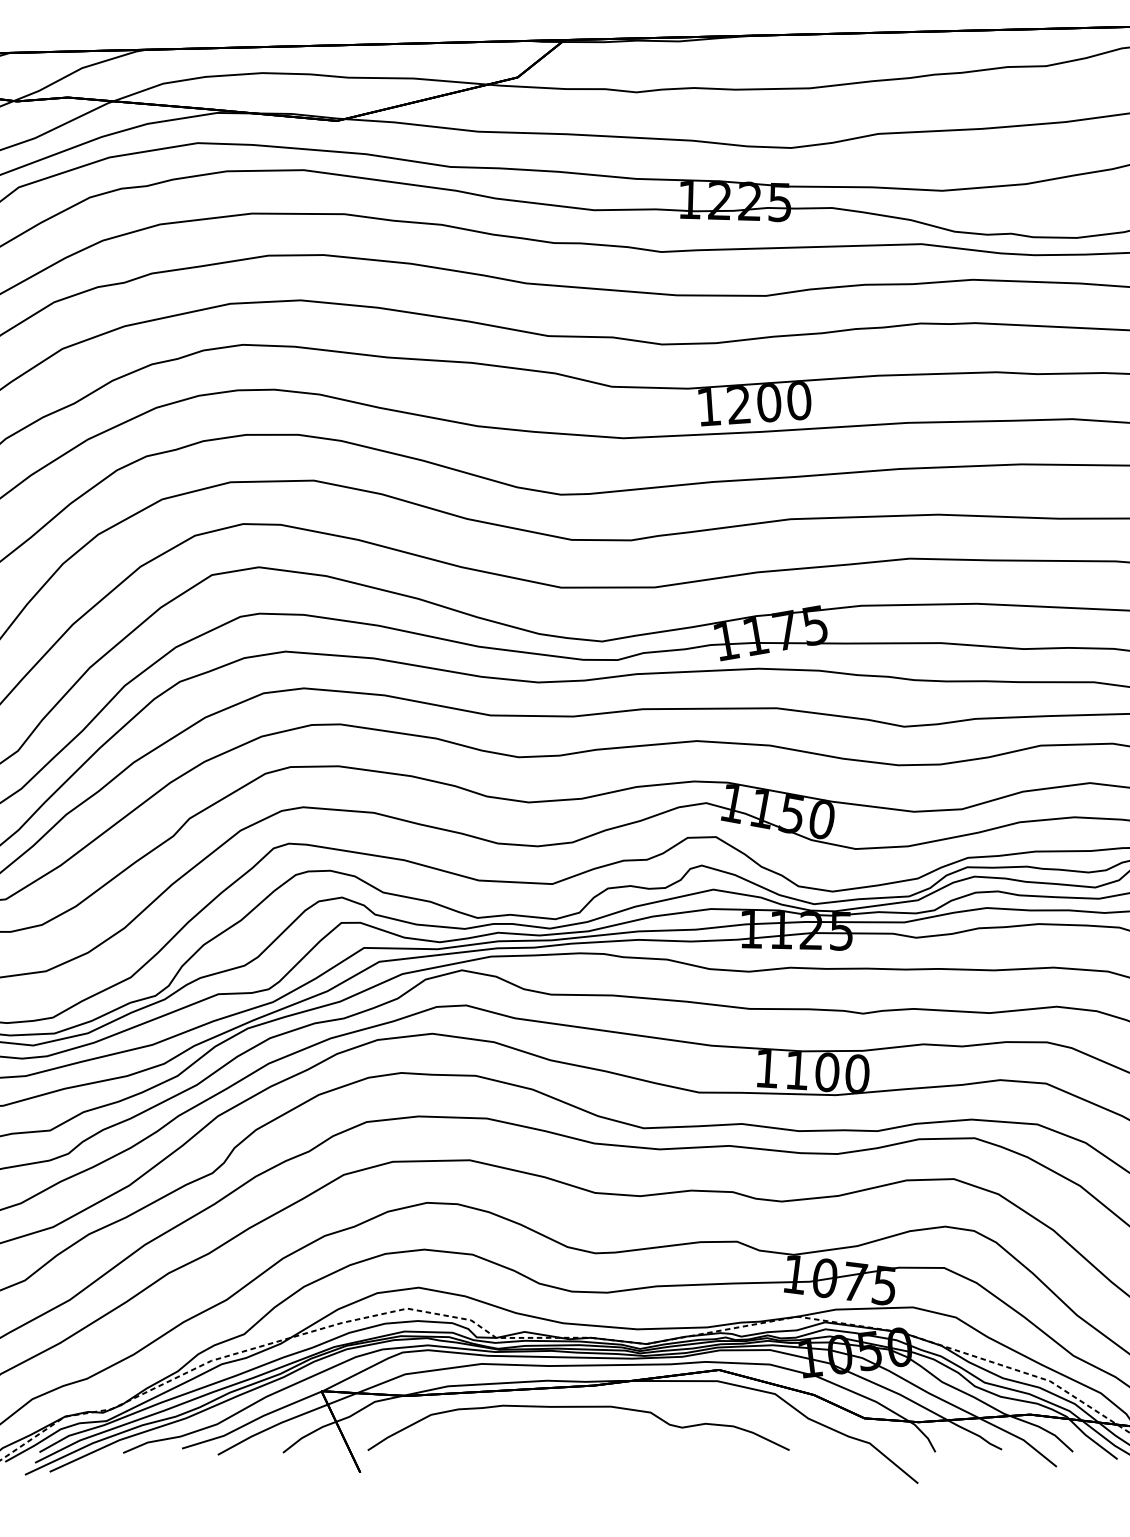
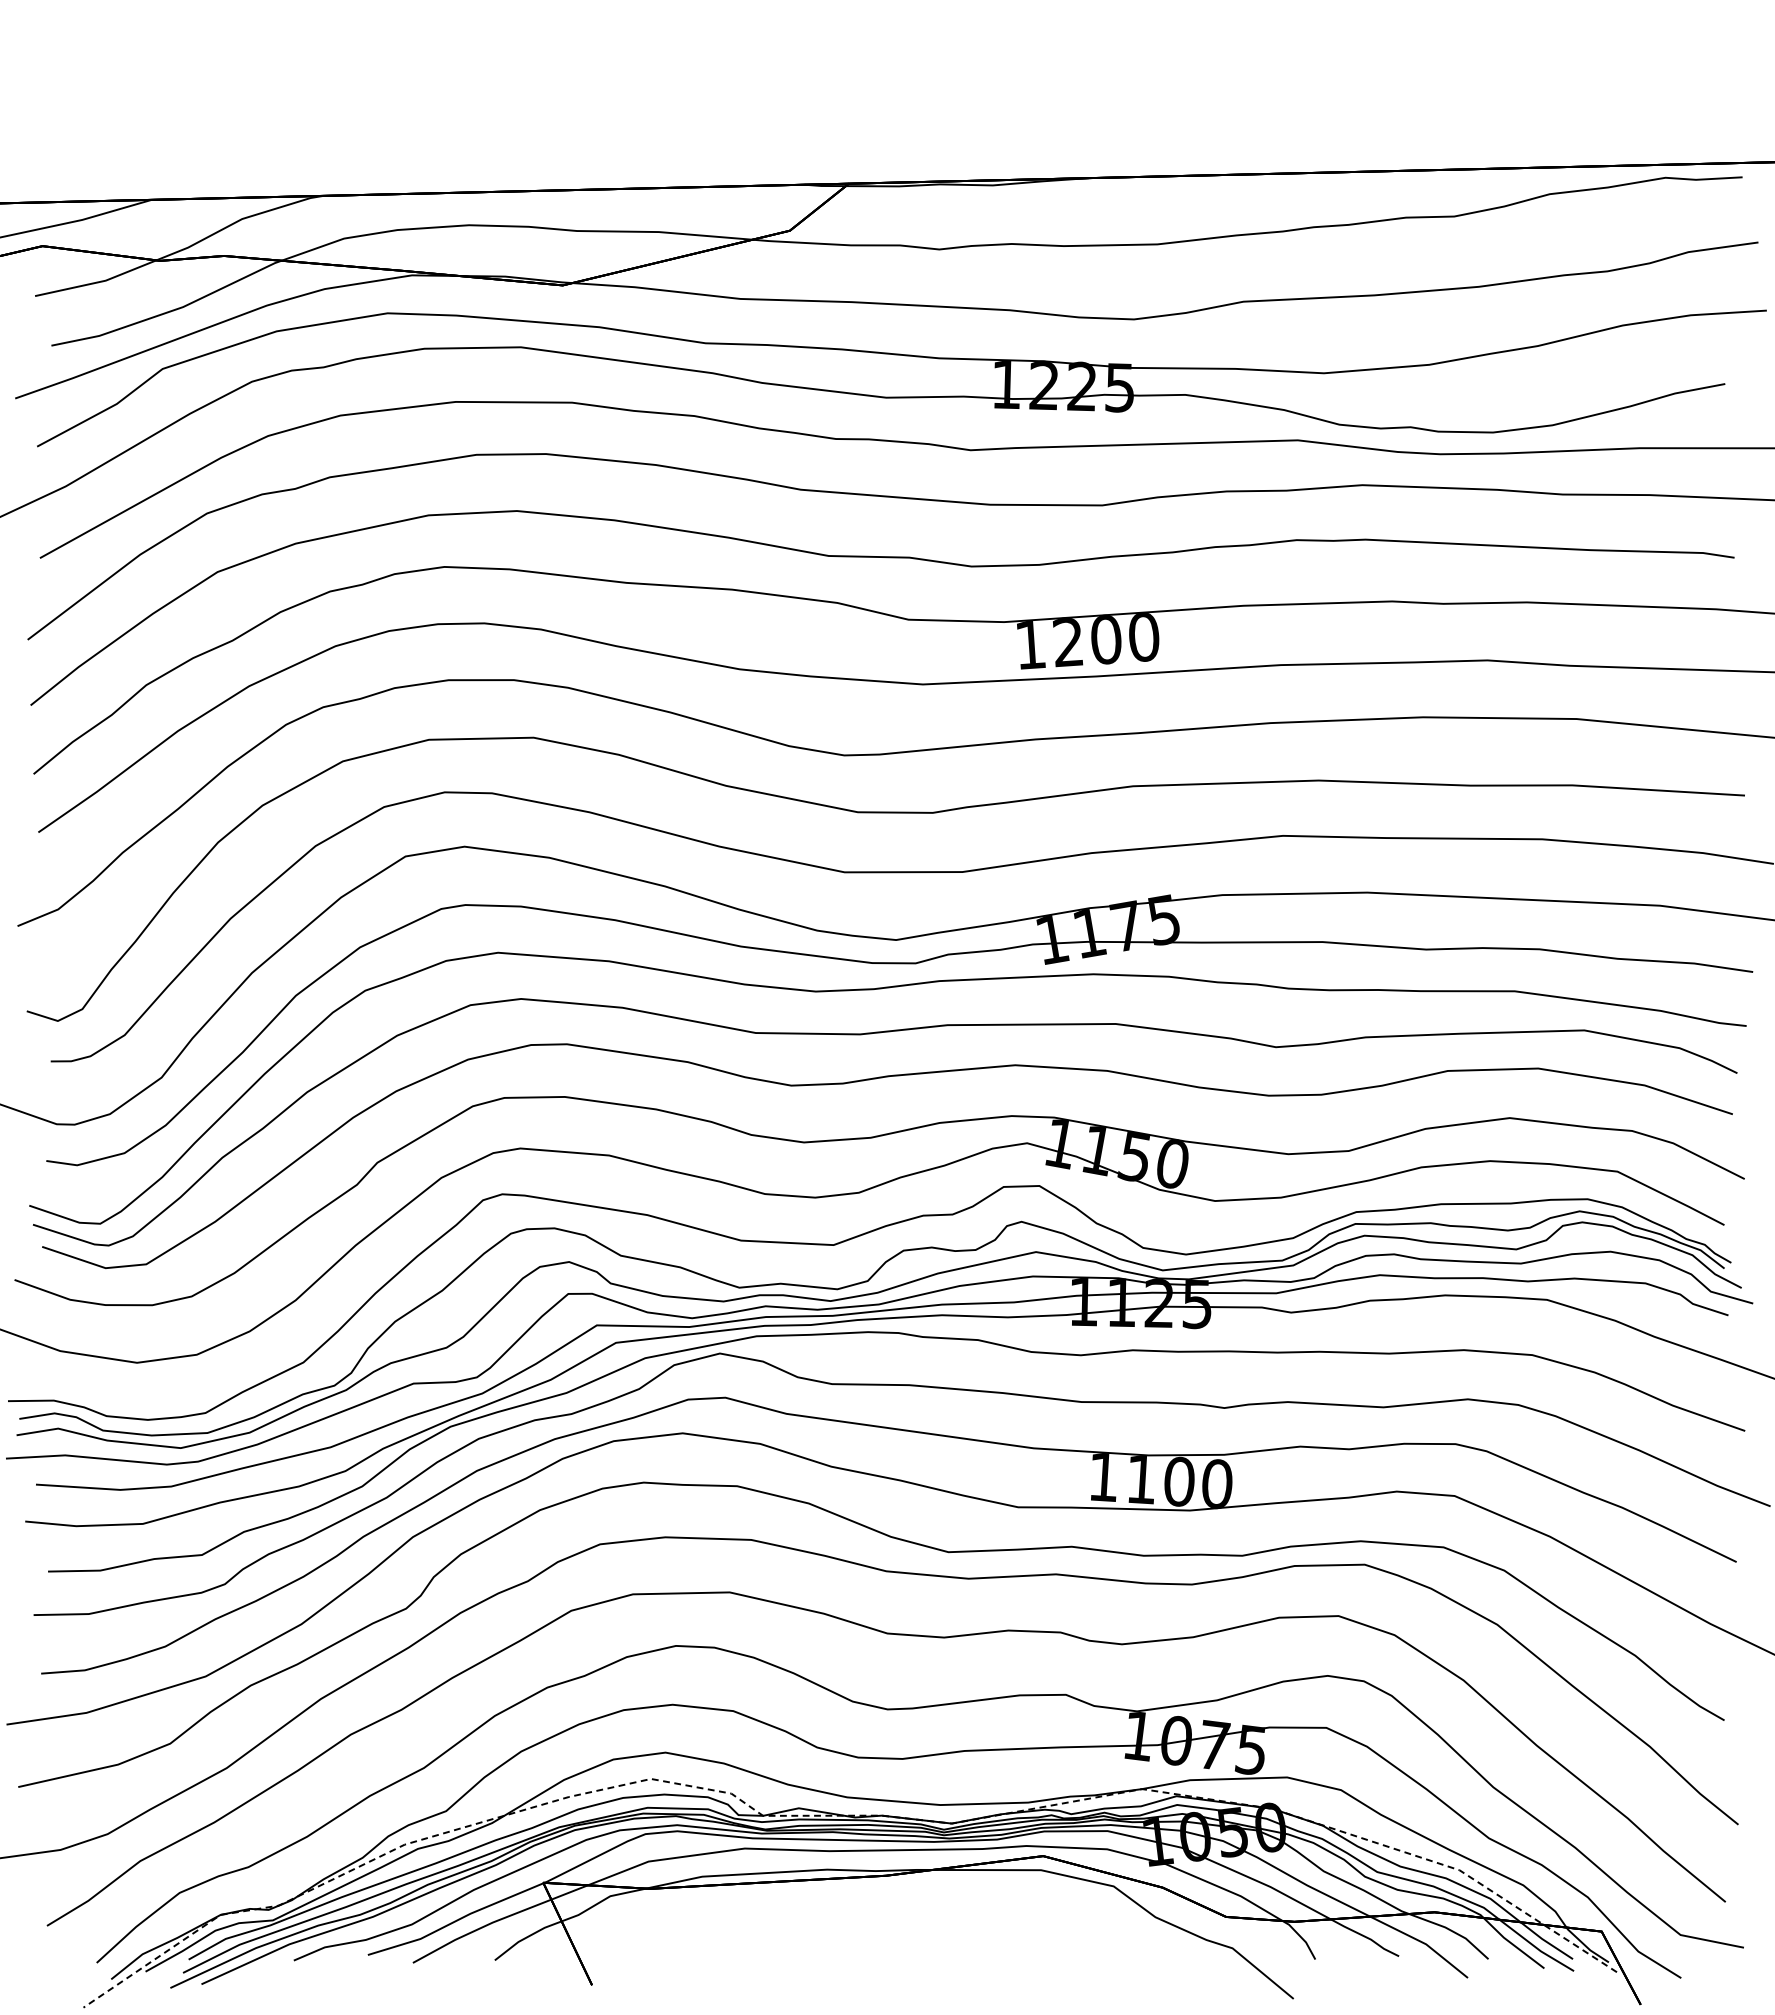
curve: (578, 1407) -> (866, 1903), removed

